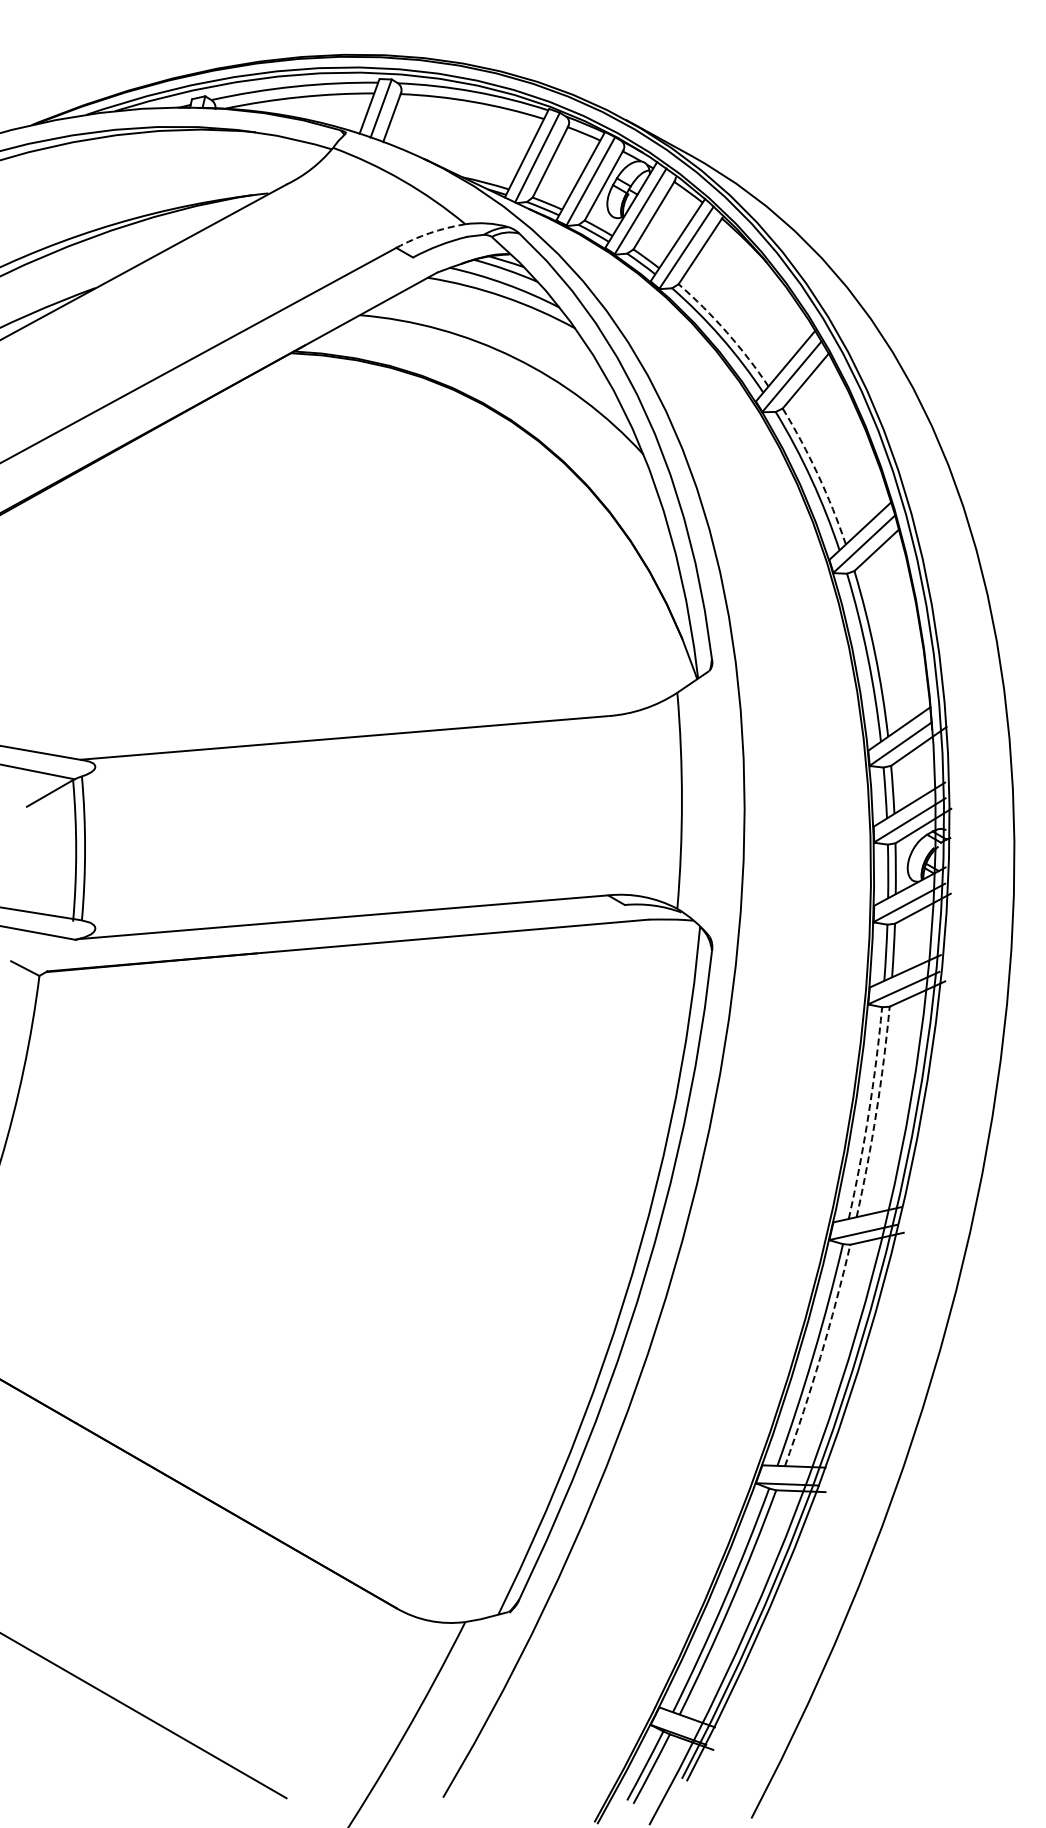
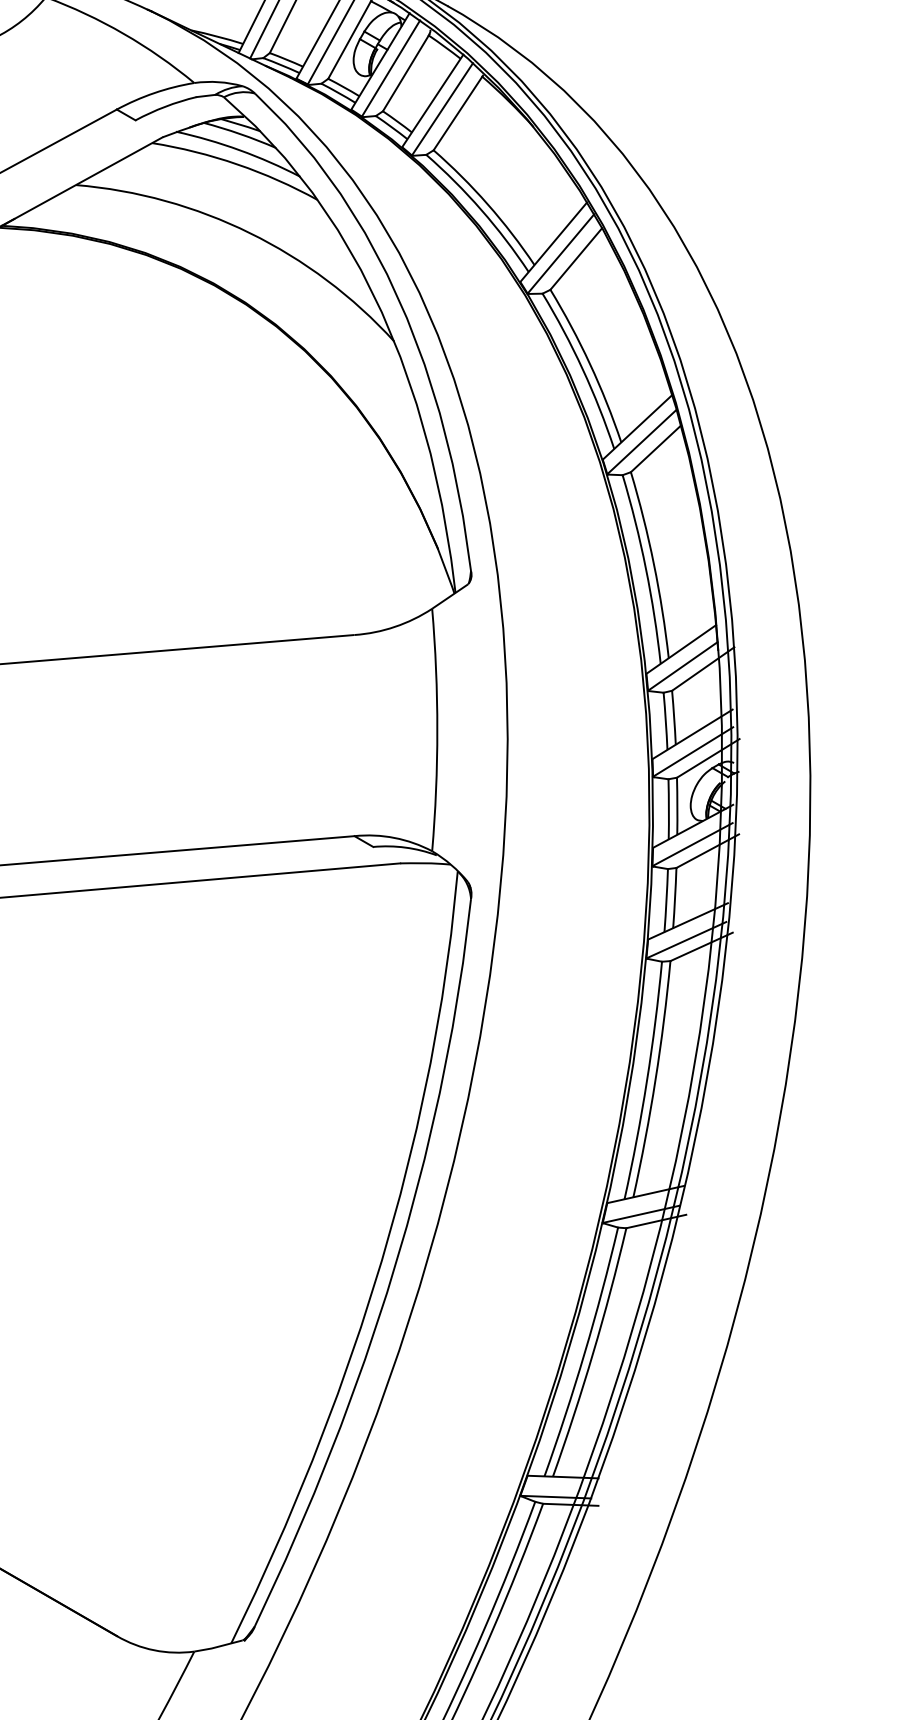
arc: (429, 233) -> (154, 93), dashed -> solid
arc: (726, 332) -> (487, 204), dashed -> solid
arc: (818, 474) -> (590, 363), dashed -> solid
arc: (876, 1112) -> (655, 1079), dashed -> solid
arc: (868, 1113) -> (646, 1080), dashed -> solid
arc: (820, 1356) -> (592, 1353), dashed -> solid

